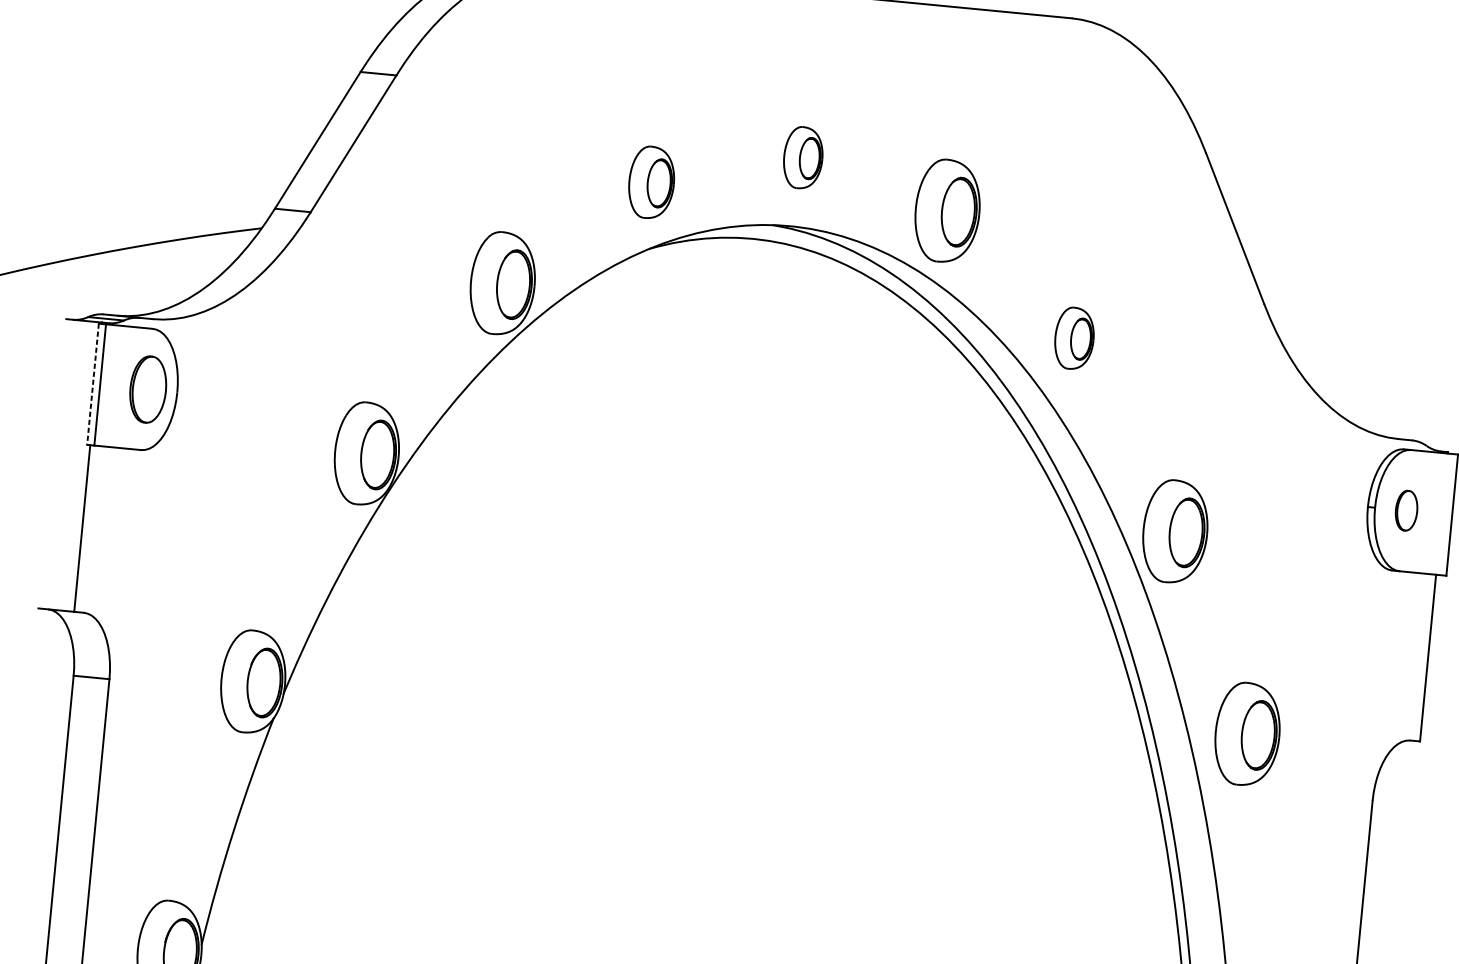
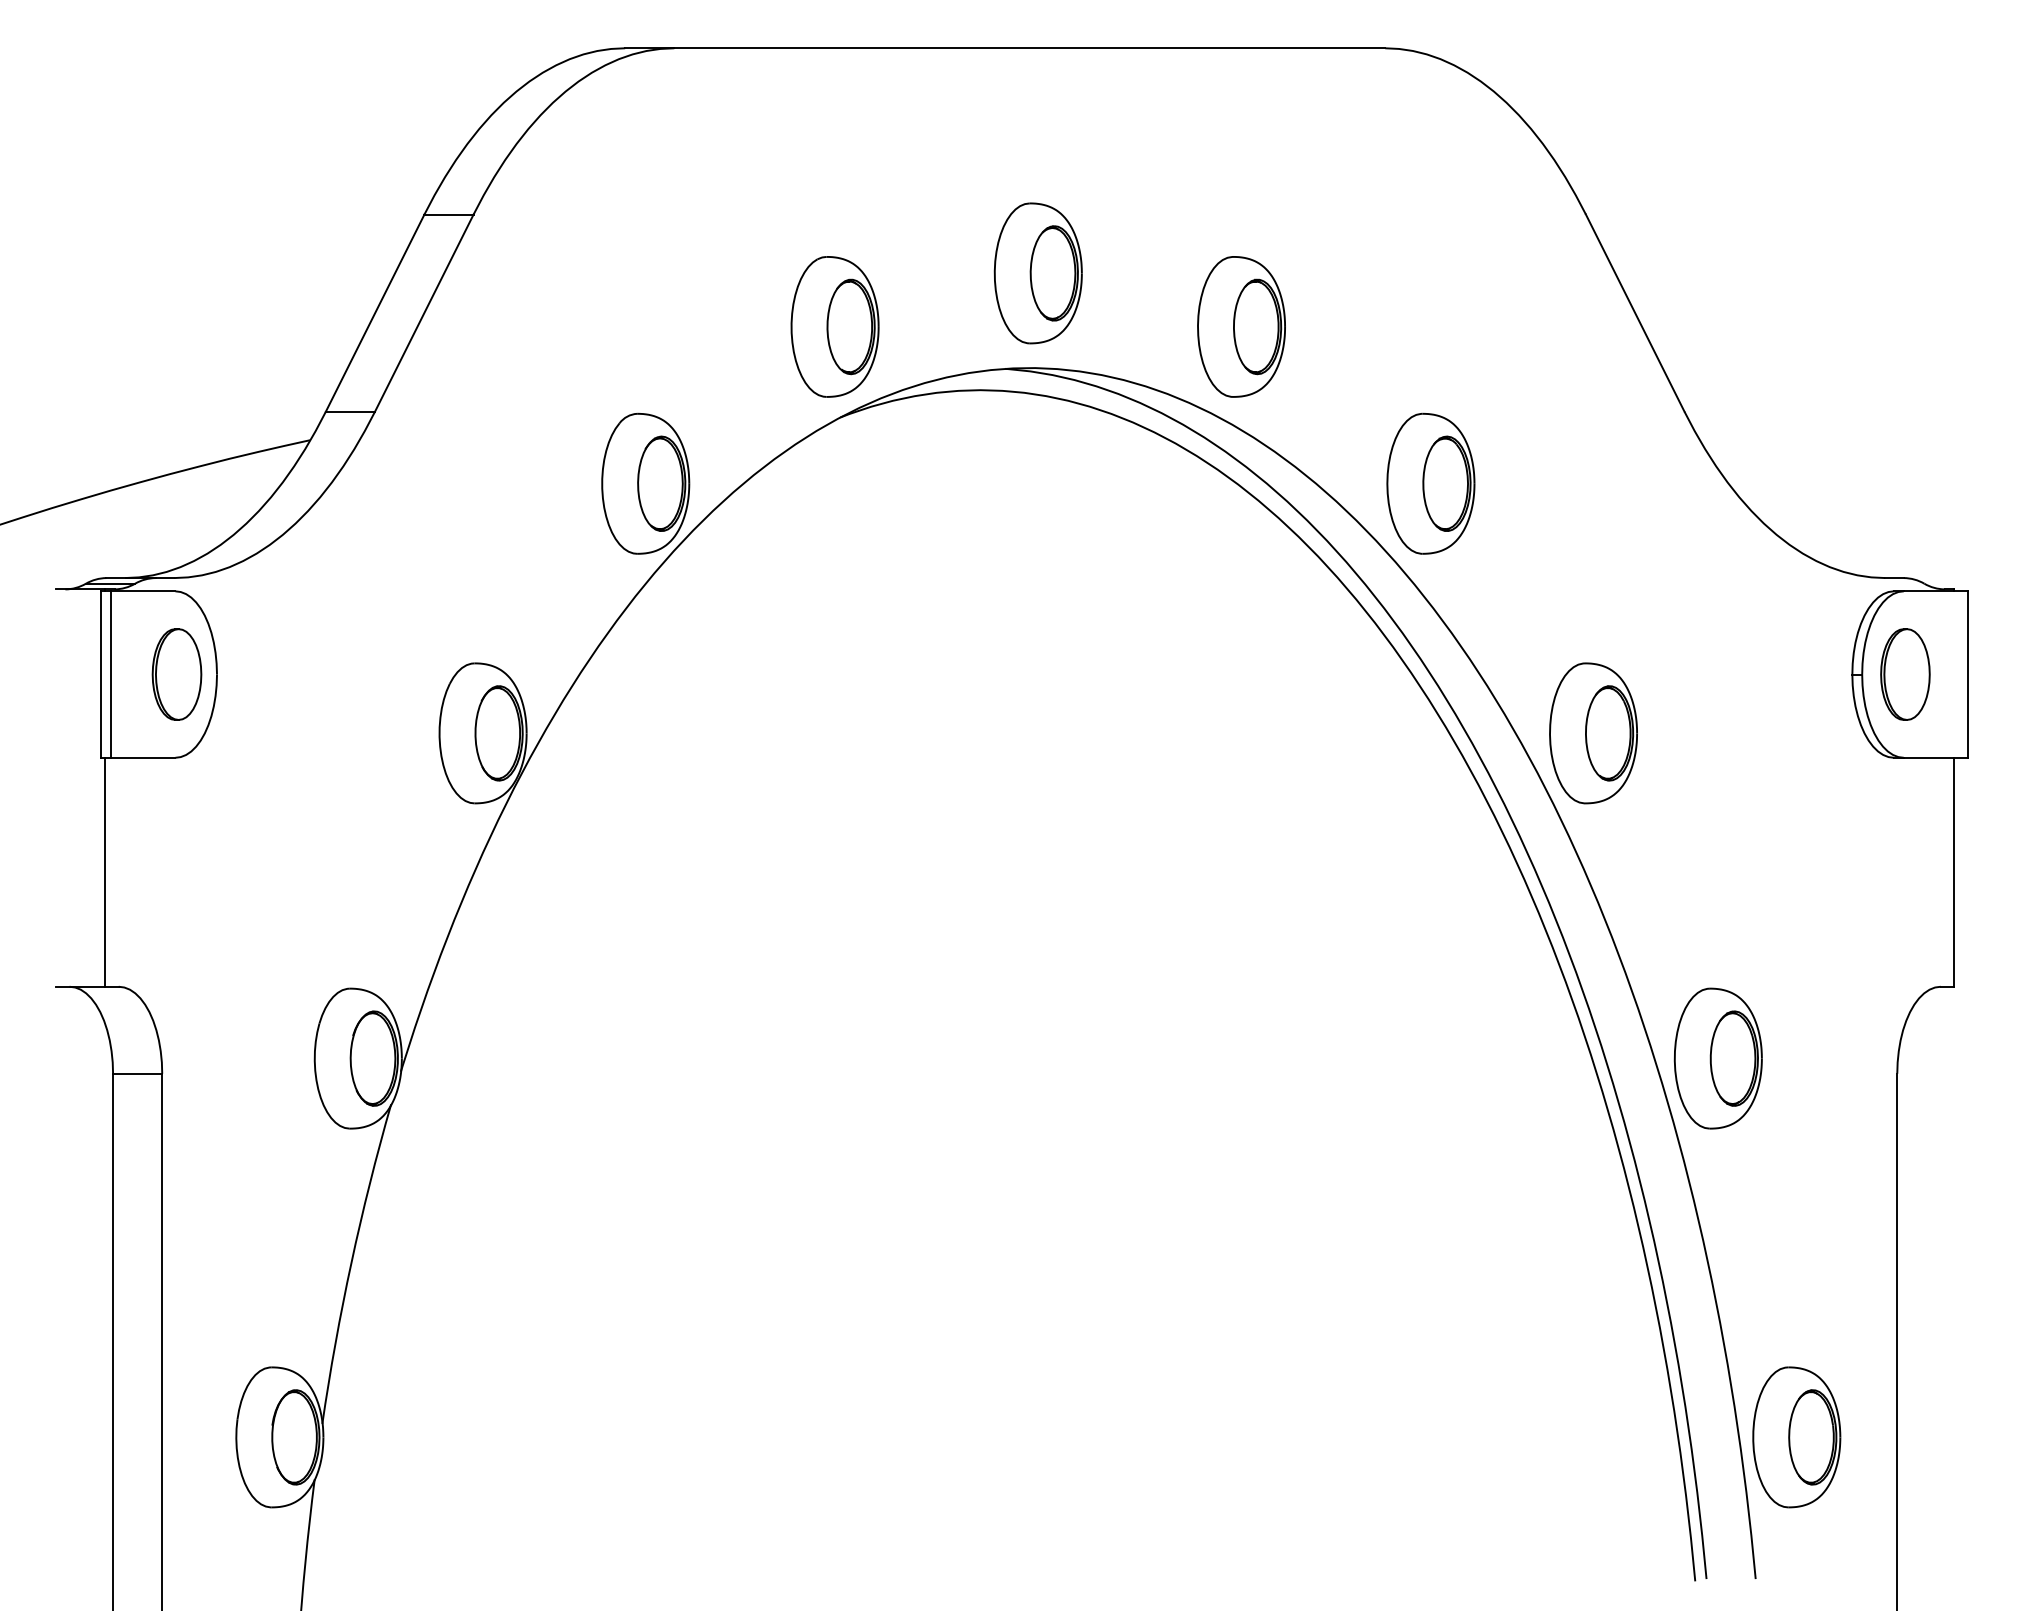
part: (802, 157) -> (1037, 273), size x1.67
part: (651, 182) -> (834, 326), size x1.43
part: (1074, 338) -> (1430, 483), size x1.67
line: (93, 384) -> (101, 675), dashed -> solid
part: (1406, 510) -> (1905, 674), size x1.67
part: (1246, 734) -> (1717, 1058), moved

